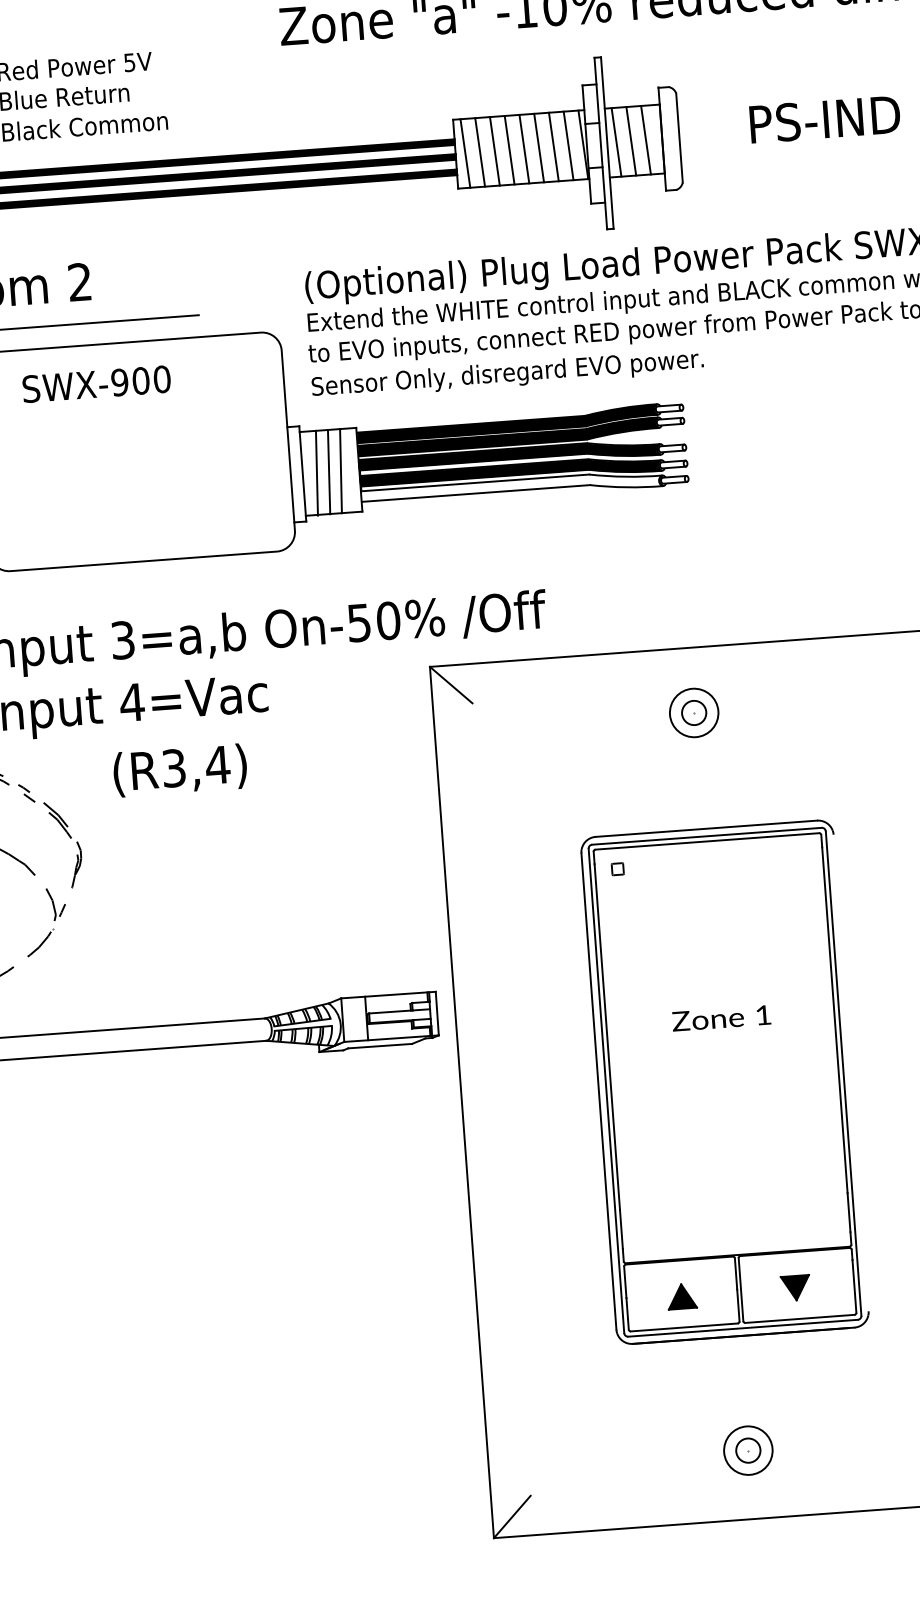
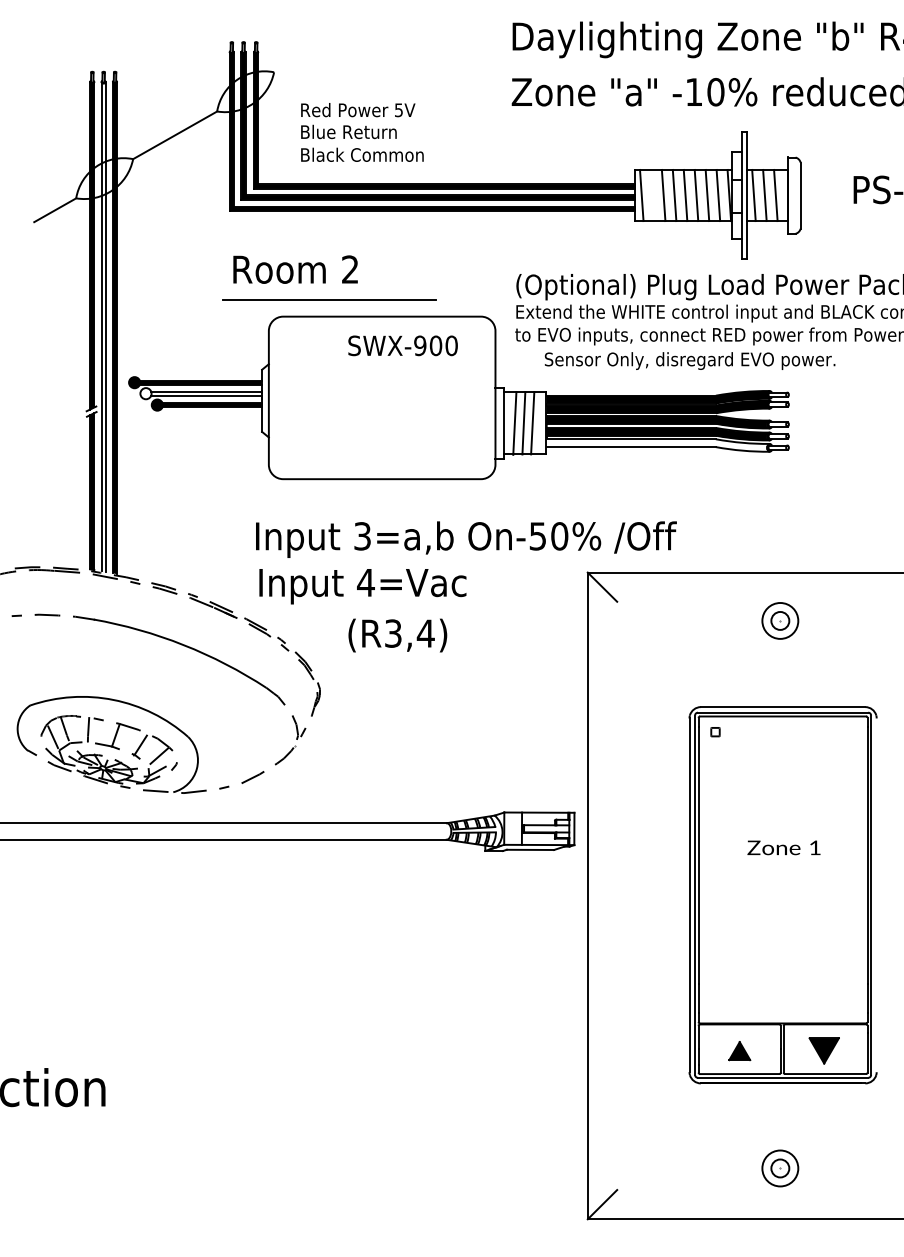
line: (479, 152) -> (652, 195), removed
text: (506, 373) -> (689, 360), moved
text: (95, 383) -> (402, 345), moved
part: (794, 1288) -> (823, 1051), size x1.4

